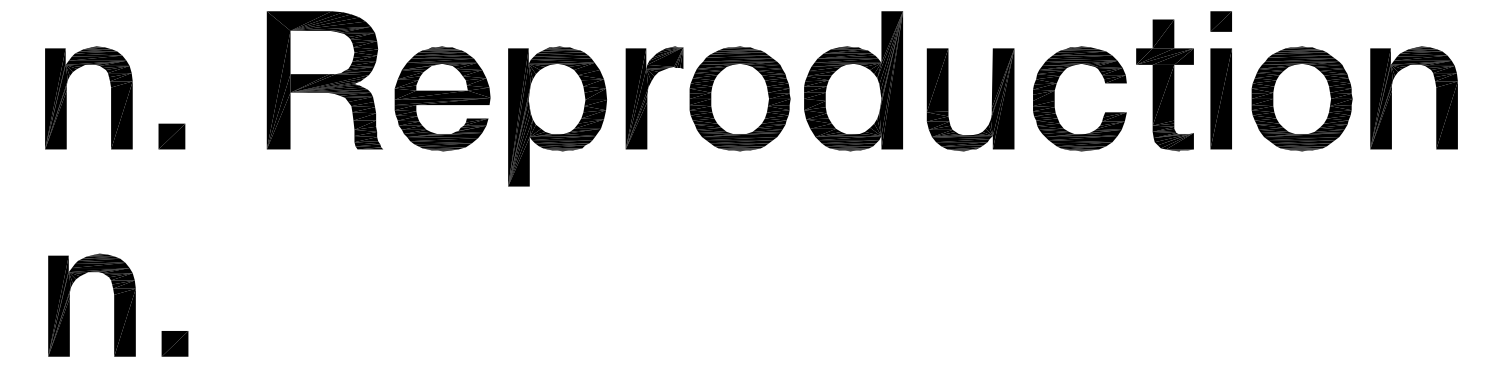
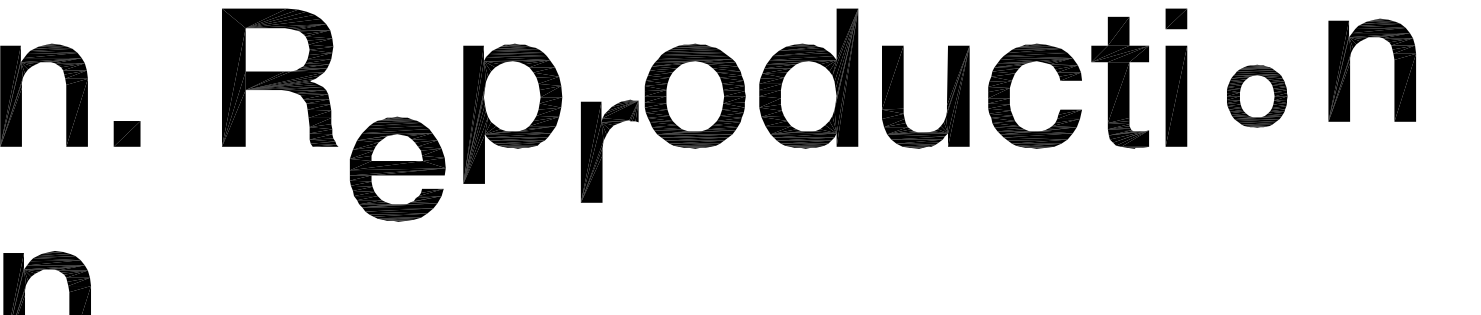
part: (647, 97) -> (602, 150), moved
part: (1391, 97) -> (1349, 69), moved
part: (442, 98) -> (397, 168), moved
part: (1301, 98) -> (1256, 95), size x0.6

